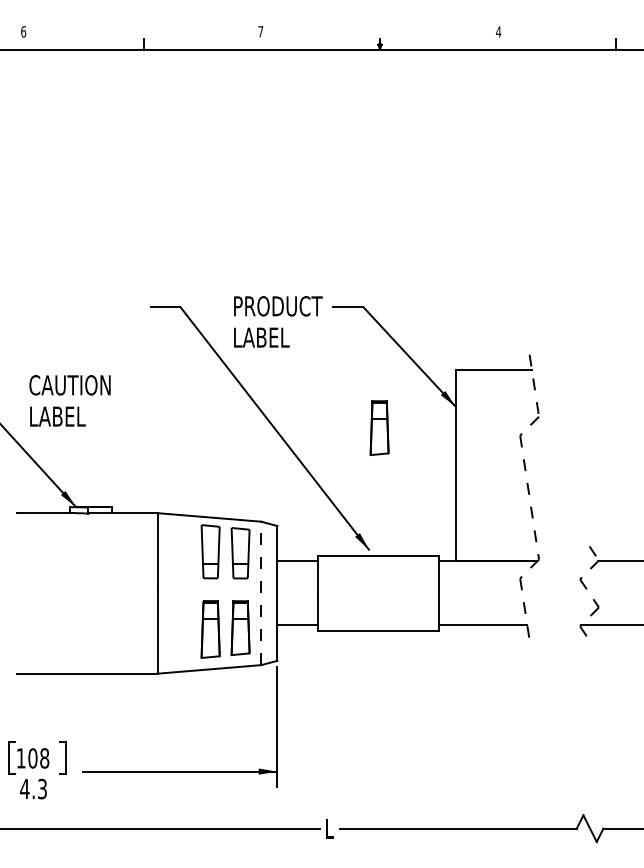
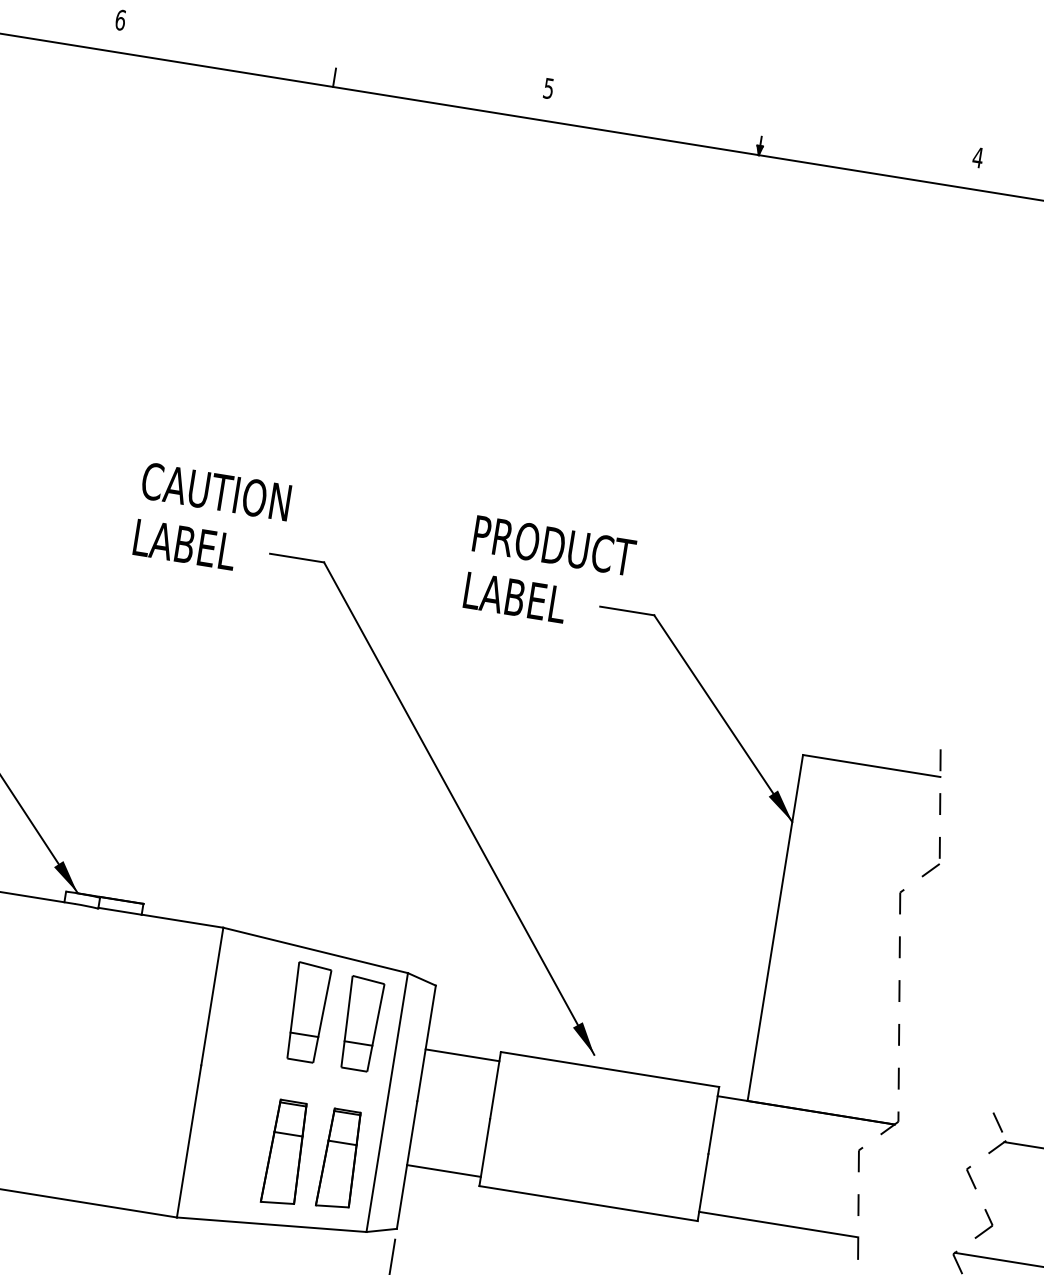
text: (260, 31) -> (548, 88), 7 -> 5
text: (278, 321) -> (550, 573), moved
text: (69, 400) -> (210, 519), moved
part: (379, 427) -> (648, 837), removed
line: (261, 593) -> (387, 1102), dashed -> solid

